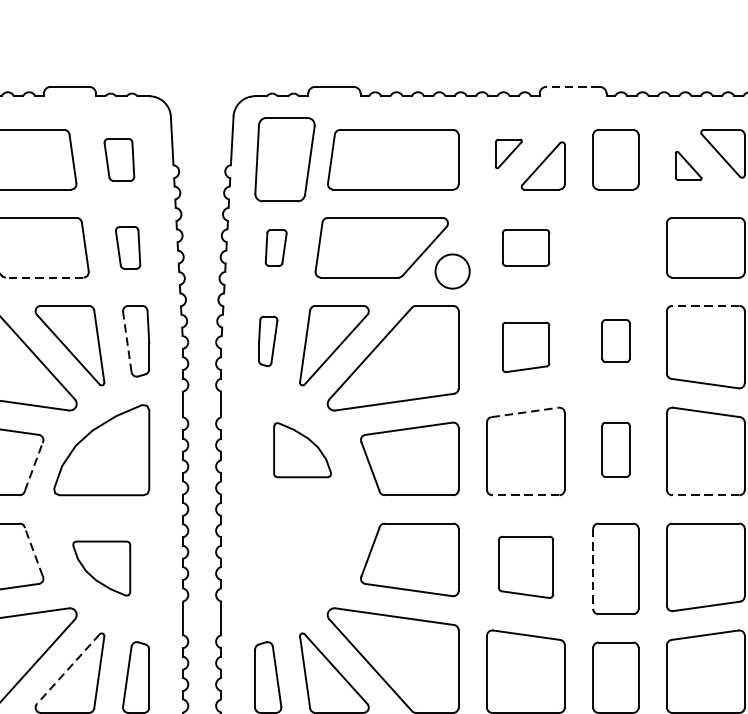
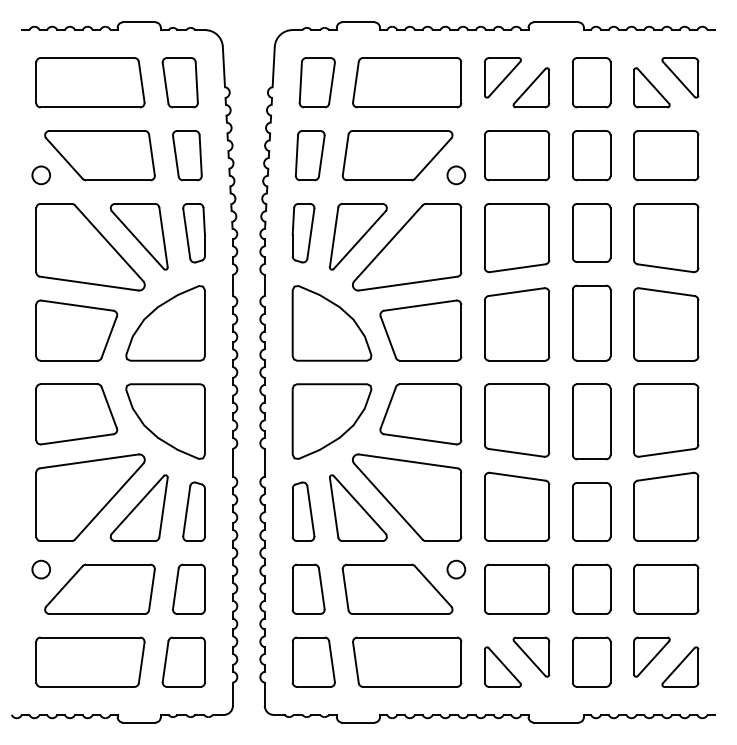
line: (572, 87) -> (555, 22), dashed -> solid
part: (508, 153) -> (502, 77), size x1.67
part: (118, 159) -> (179, 82), size x1.43
part: (283, 159) -> (316, 82), size x0.71
part: (688, 165) -> (651, 87), size x1.67
part: (128, 247) -> (187, 155), size x1.43
part: (275, 247) -> (309, 155), size x1.67
part: (526, 247) -> (517, 155), size x1.67
part: (615, 247) -> (591, 155), added
circle: (452, 271) -> (456, 175), size x0.62
line: (43, 277) -> (117, 180), dashed -> solid
line: (706, 305) -> (666, 203), dashed -> solid
part: (615, 340) -> (591, 232), size x1.67
line: (127, 341) -> (186, 233), dashed -> solid
part: (268, 341) -> (303, 233), size x1.43
part: (526, 347) -> (517, 238), size x1.67
line: (525, 412) -> (516, 292), dashed -> solid
part: (615, 449) -> (591, 322), size x1.67
part: (301, 450) -> (331, 323), size x1.67
line: (34, 465) -> (109, 336), dashed -> solid
line: (526, 494) -> (517, 360), dashed -> solid
line: (706, 494) -> (666, 360), dashed -> solid
line: (34, 551) -> (109, 407), dashed -> solid
part: (526, 567) -> (517, 420), size x1.43
part: (101, 568) -> (165, 421), size x1.67
part: (301, 568) -> (331, 421), added
line: (592, 569) -> (572, 422), dashed -> solid
line: (67, 668) -> (137, 504), dashed -> solid

